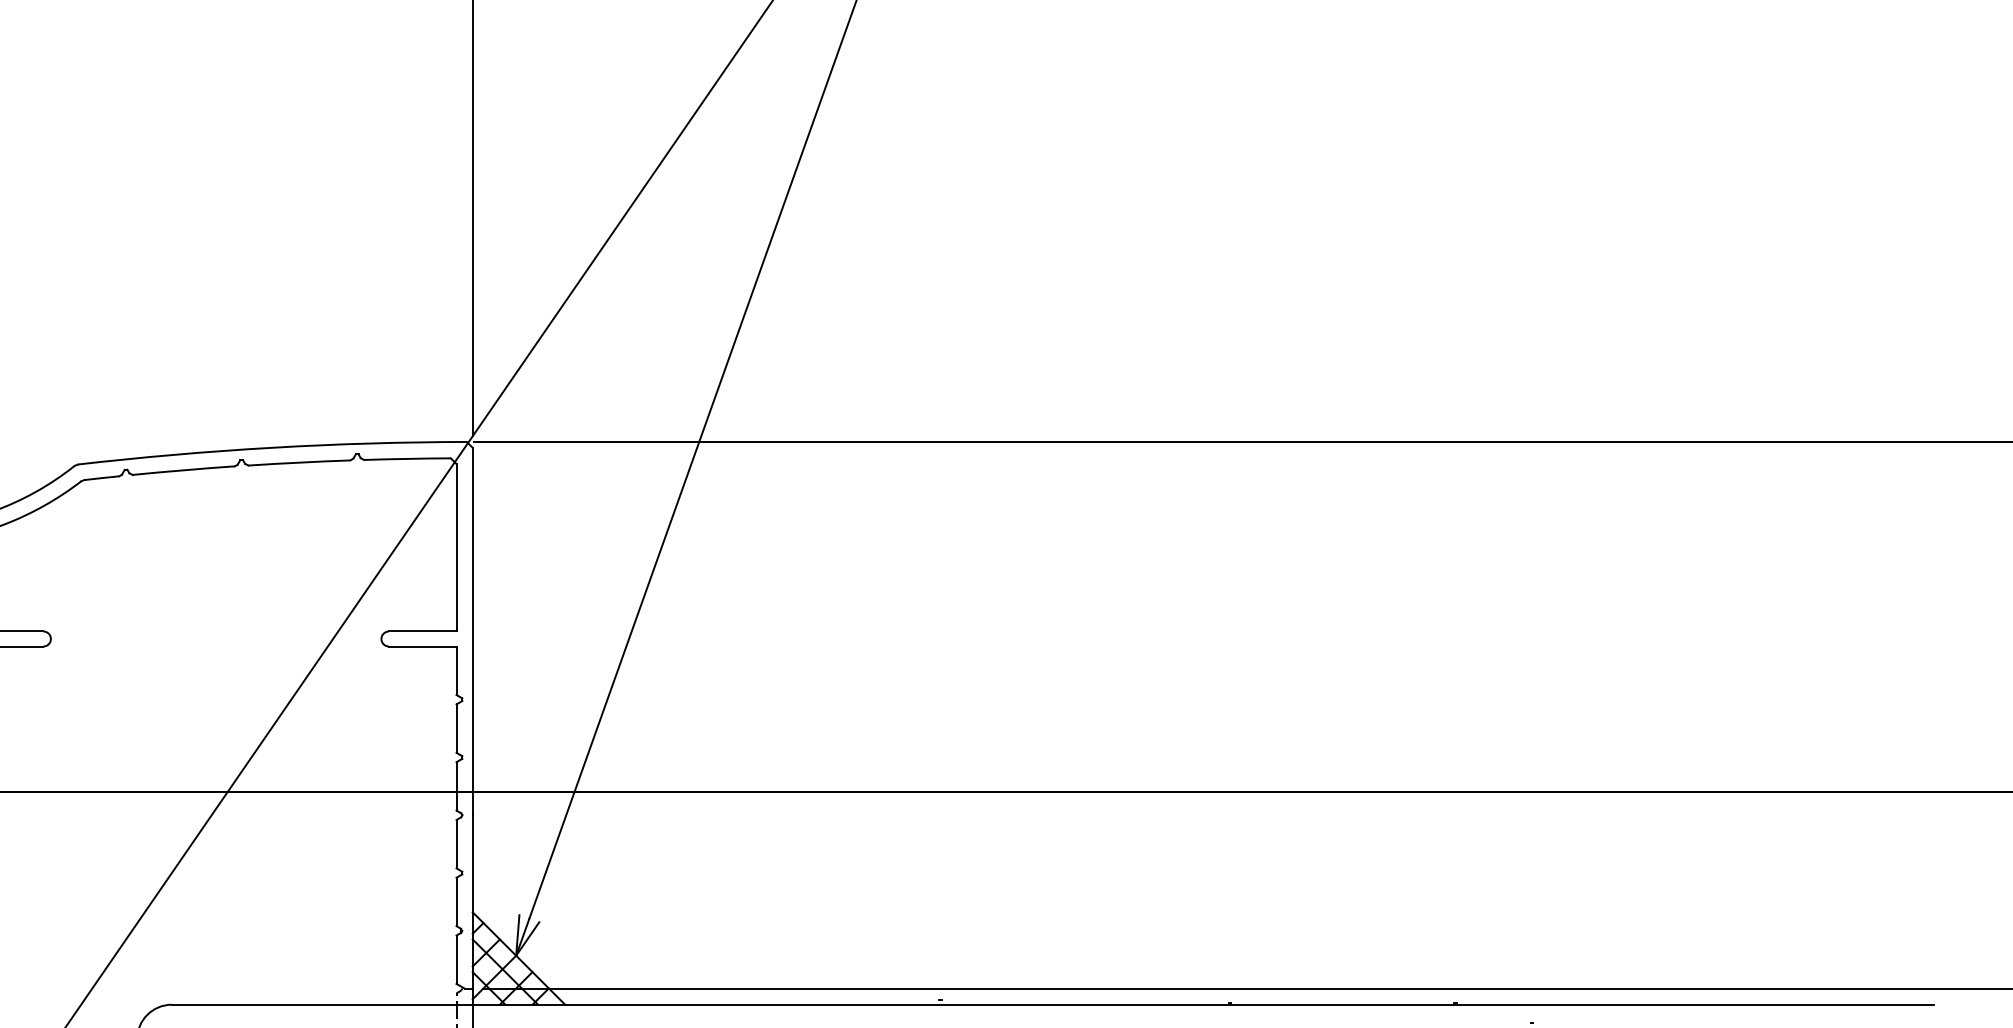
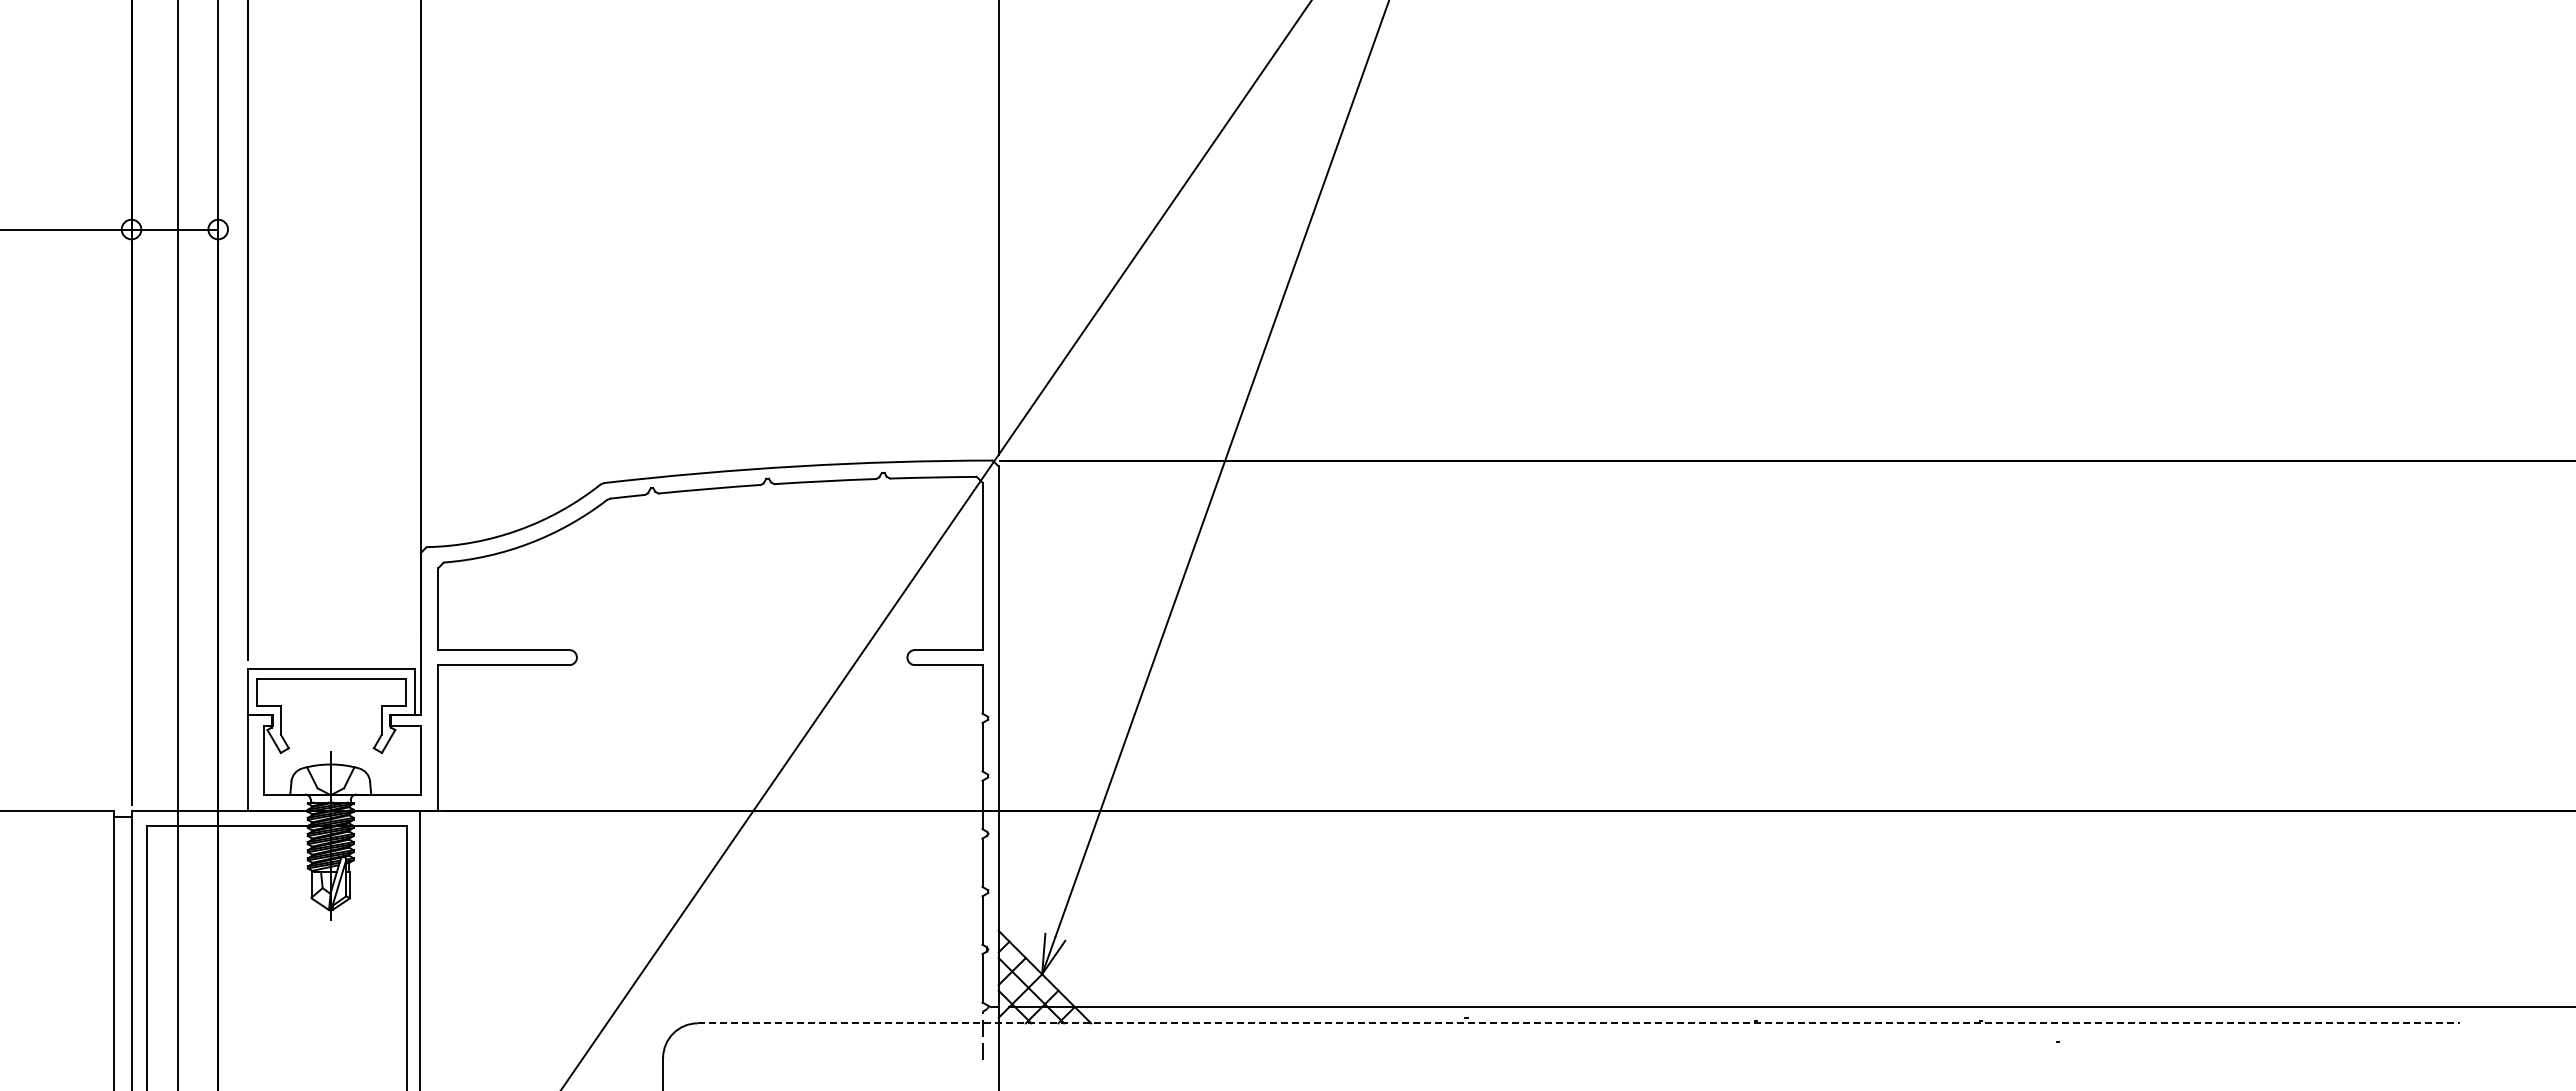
line: (1052, 1004) -> (1578, 1023), solid -> dashed

